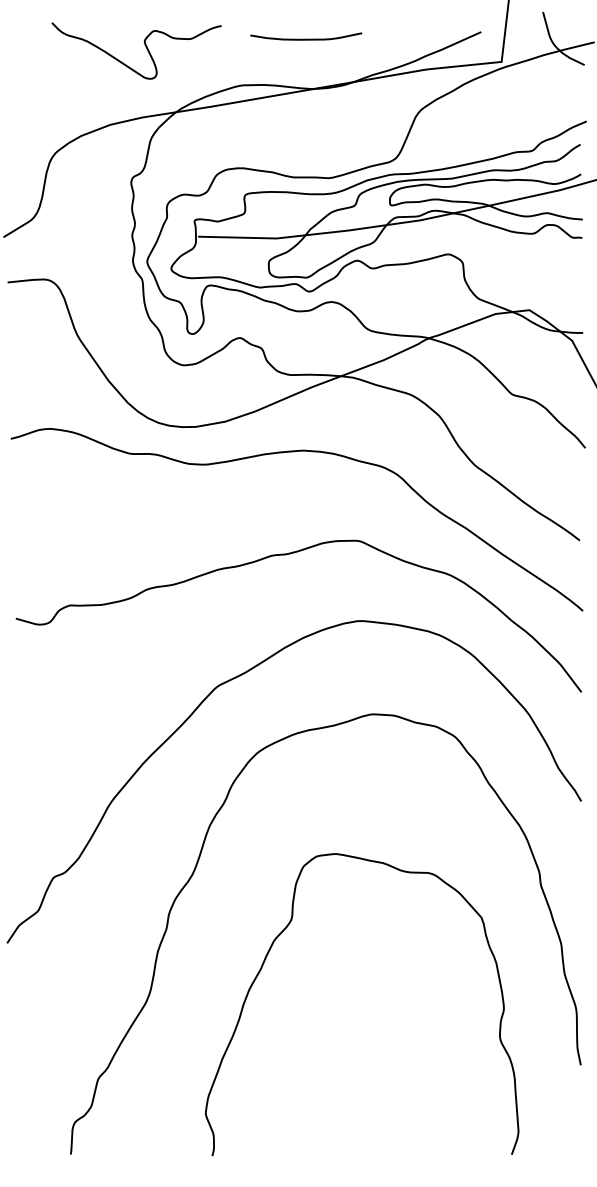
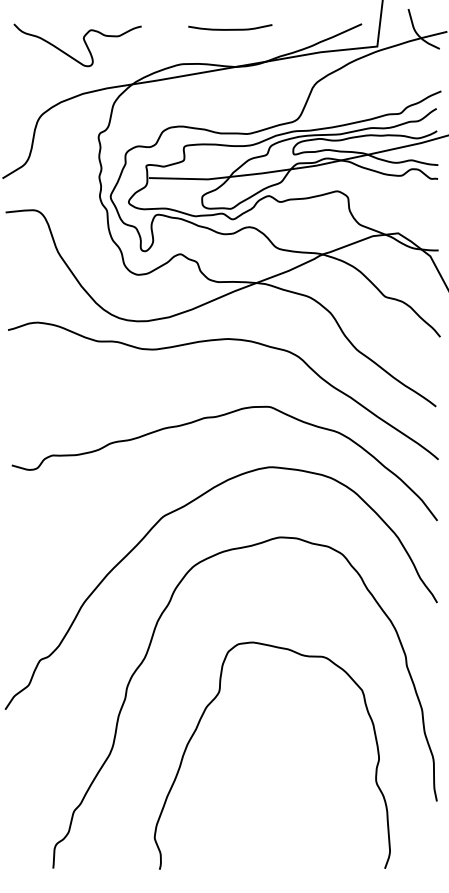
curve: (144, 45) -> (83, 41), moved

